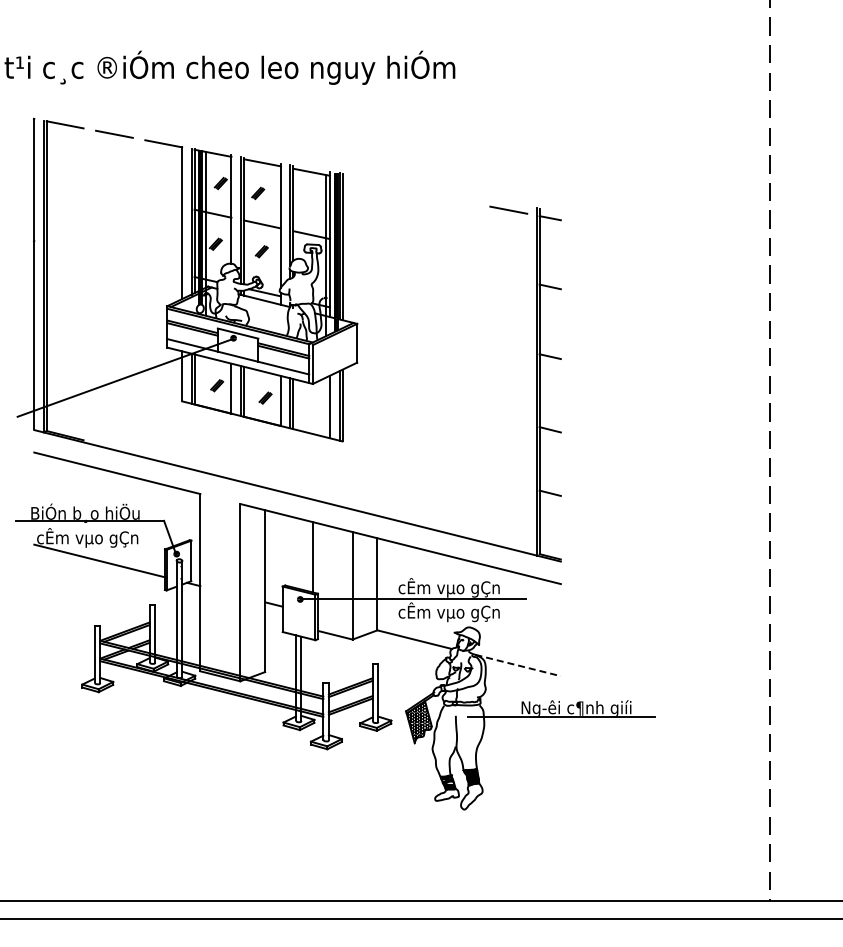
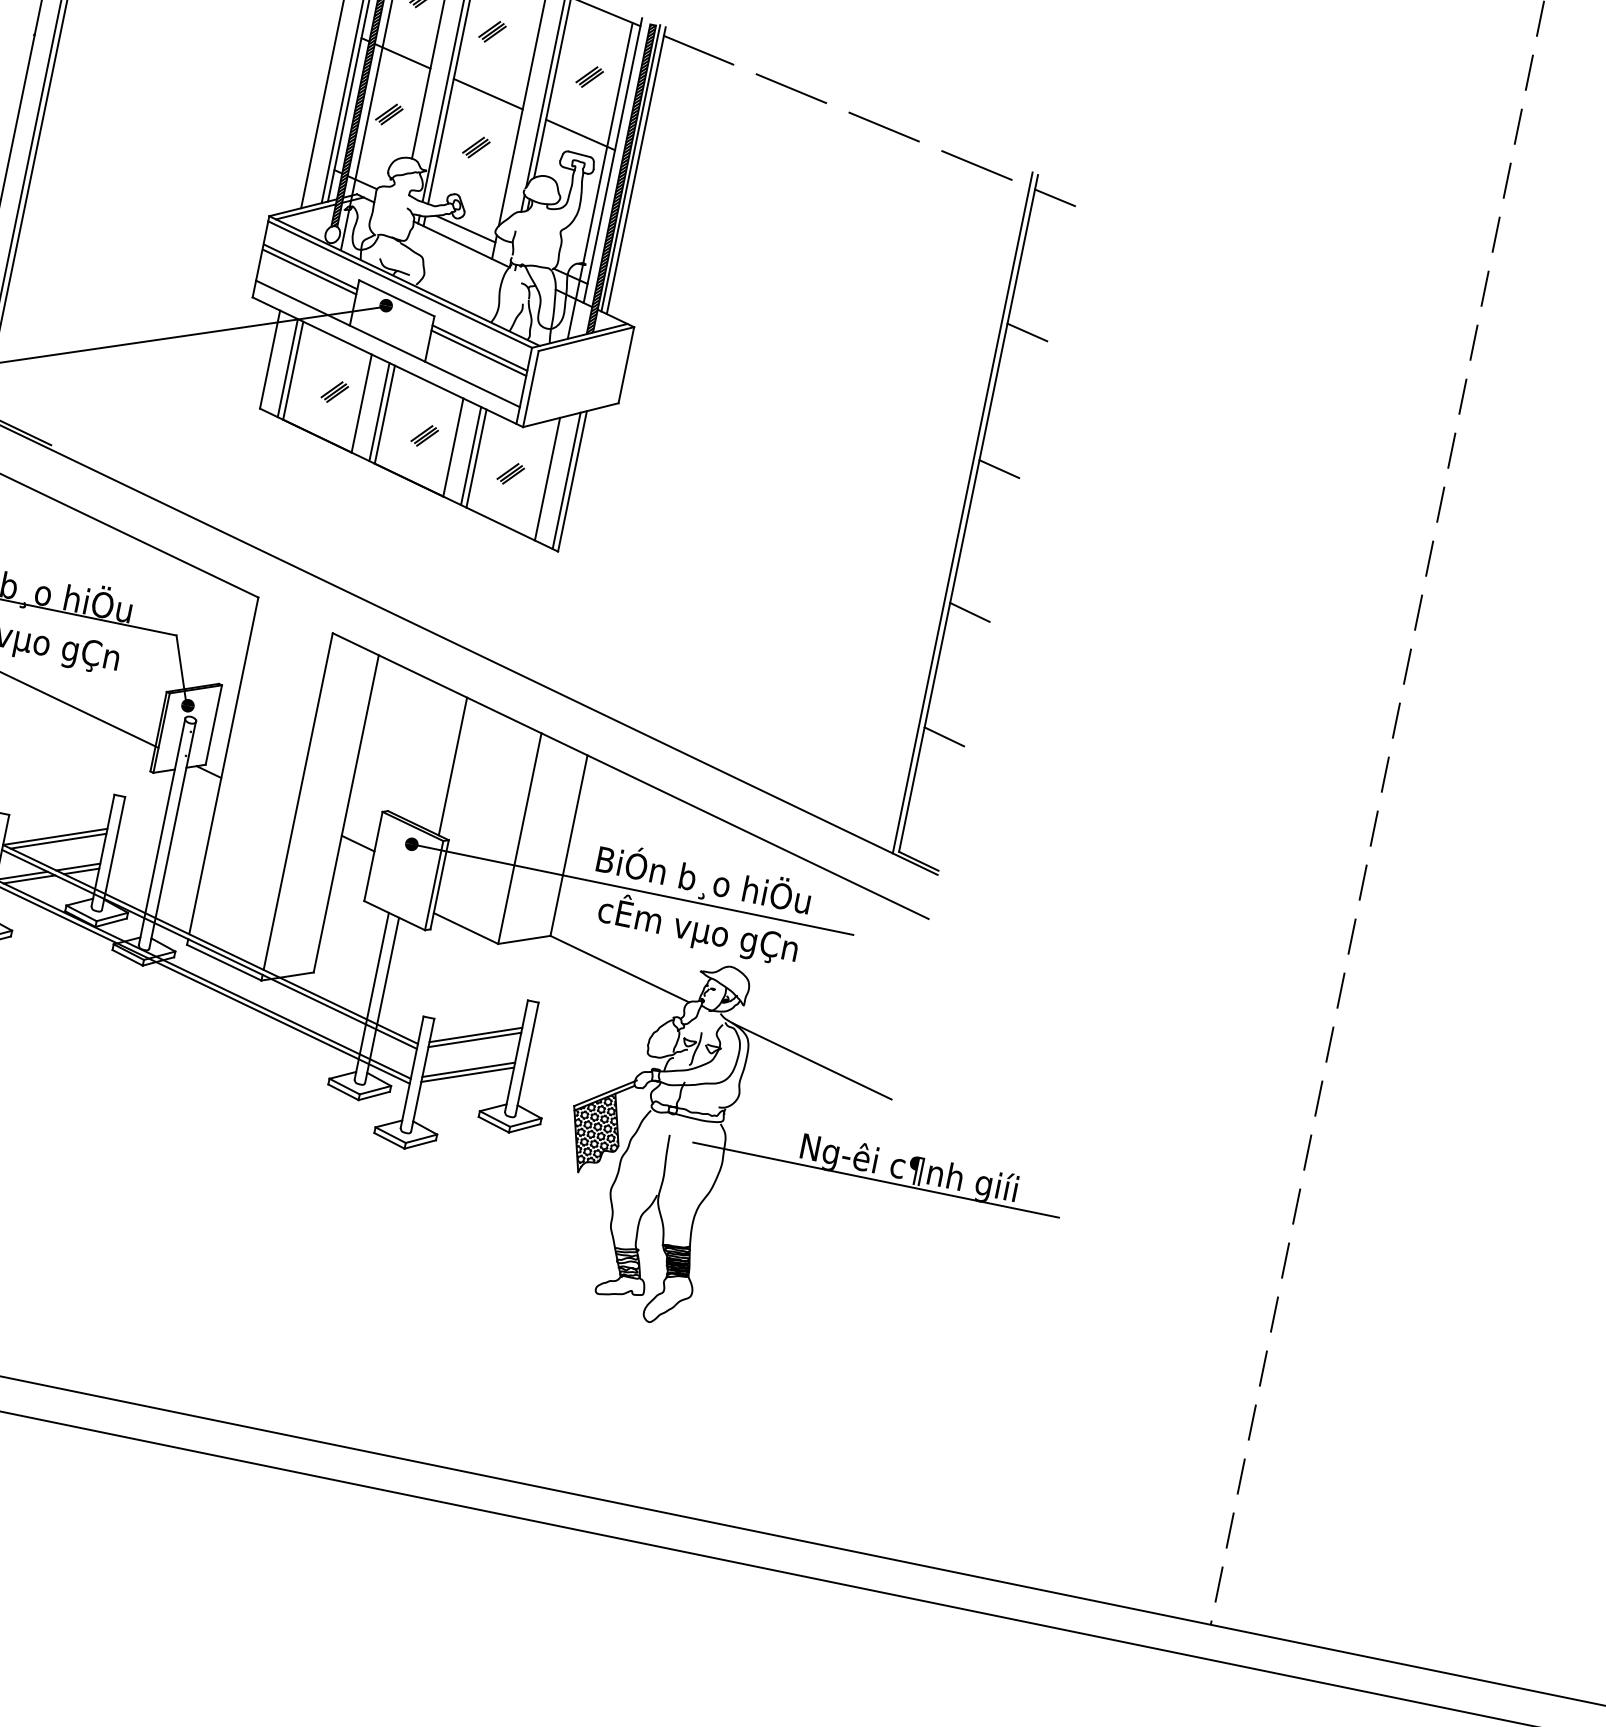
line: (360, 181) -> (697, 49), added
line: (409, 190) -> (790, 86), added
line: (459, 200) -> (884, 126), added
part: (310, 205) -> (590, 76), added
part: (311, 407) -> (510, 472), added
text: (446, 587) -> (703, 879), cÊm vµo gÇn -> BiÓn b¸o hiÖu
line: (518, 665) -> (812, 1061), dashed -> solid

